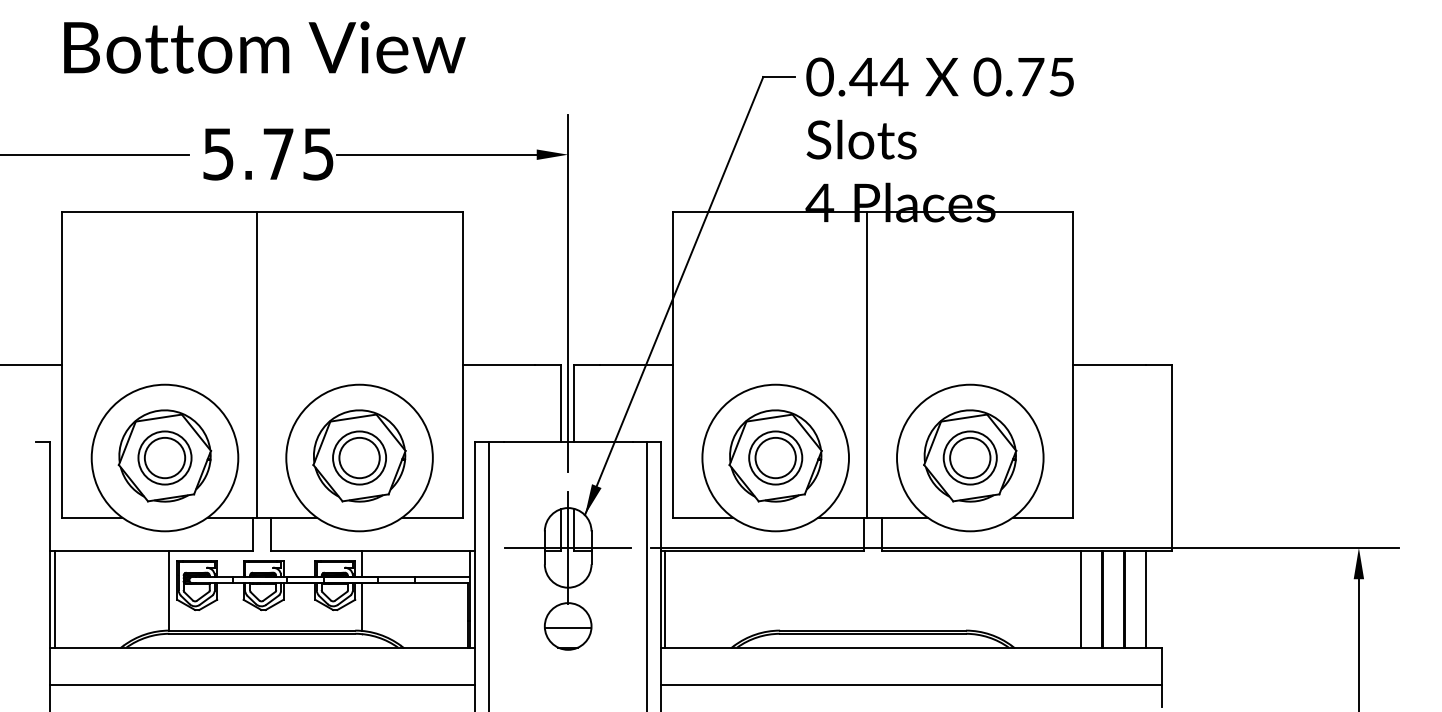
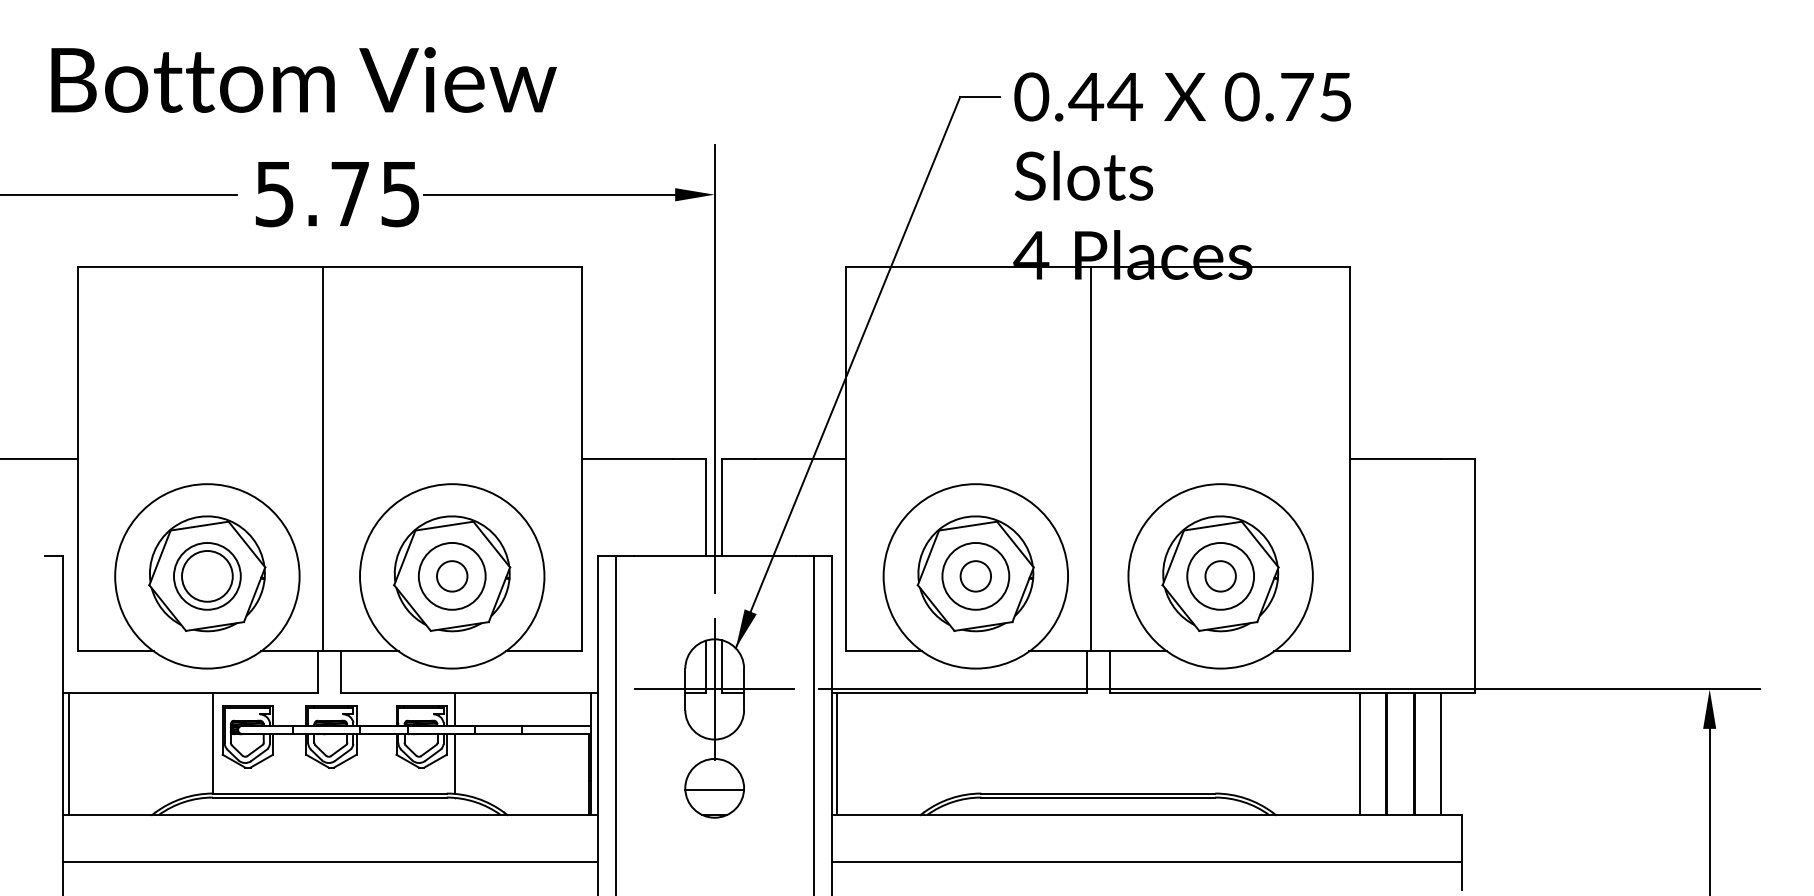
text: (264, 47) -> (303, 79), moved
circle: (359, 457) -> (452, 575), size x0.6
circle: (775, 457) -> (975, 575), size x0.6
circle: (970, 457) -> (1220, 575), size x0.6

